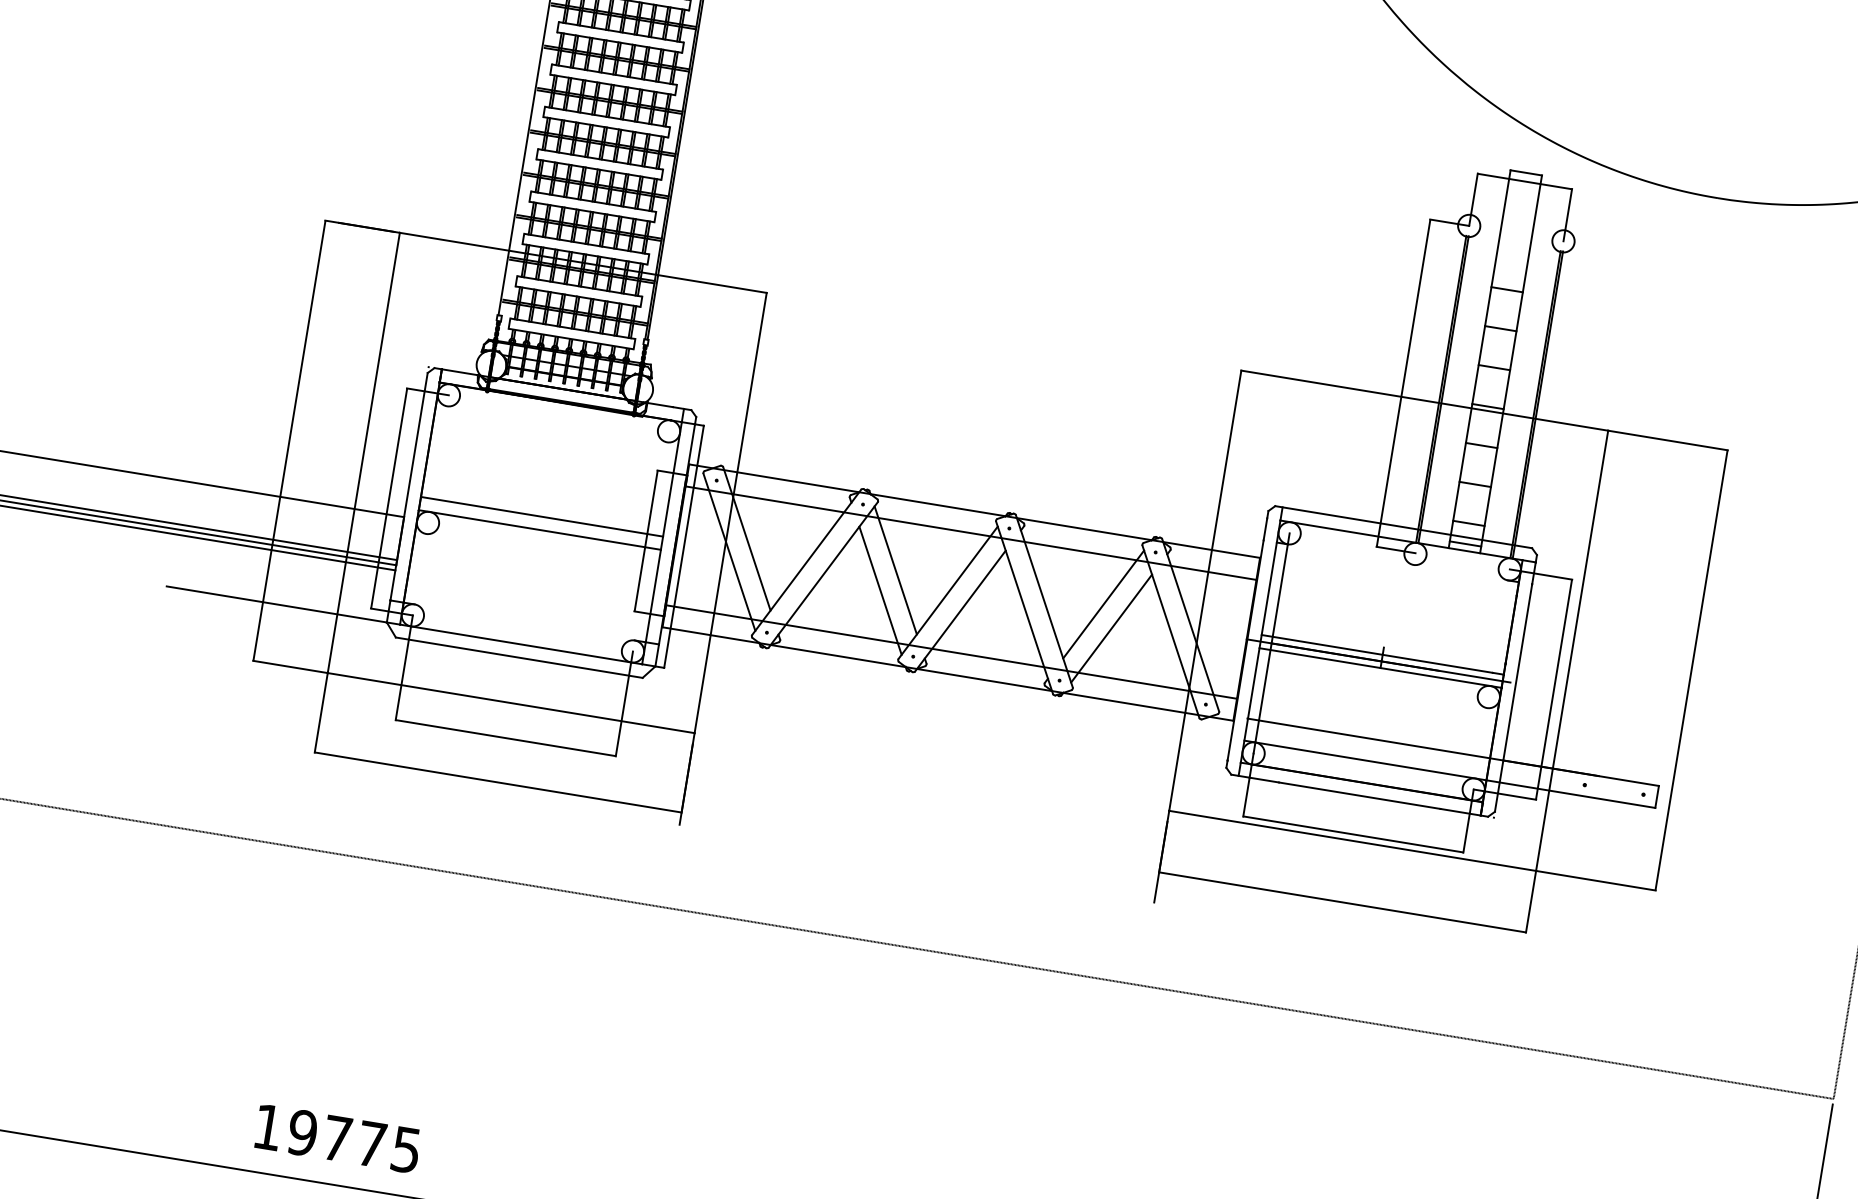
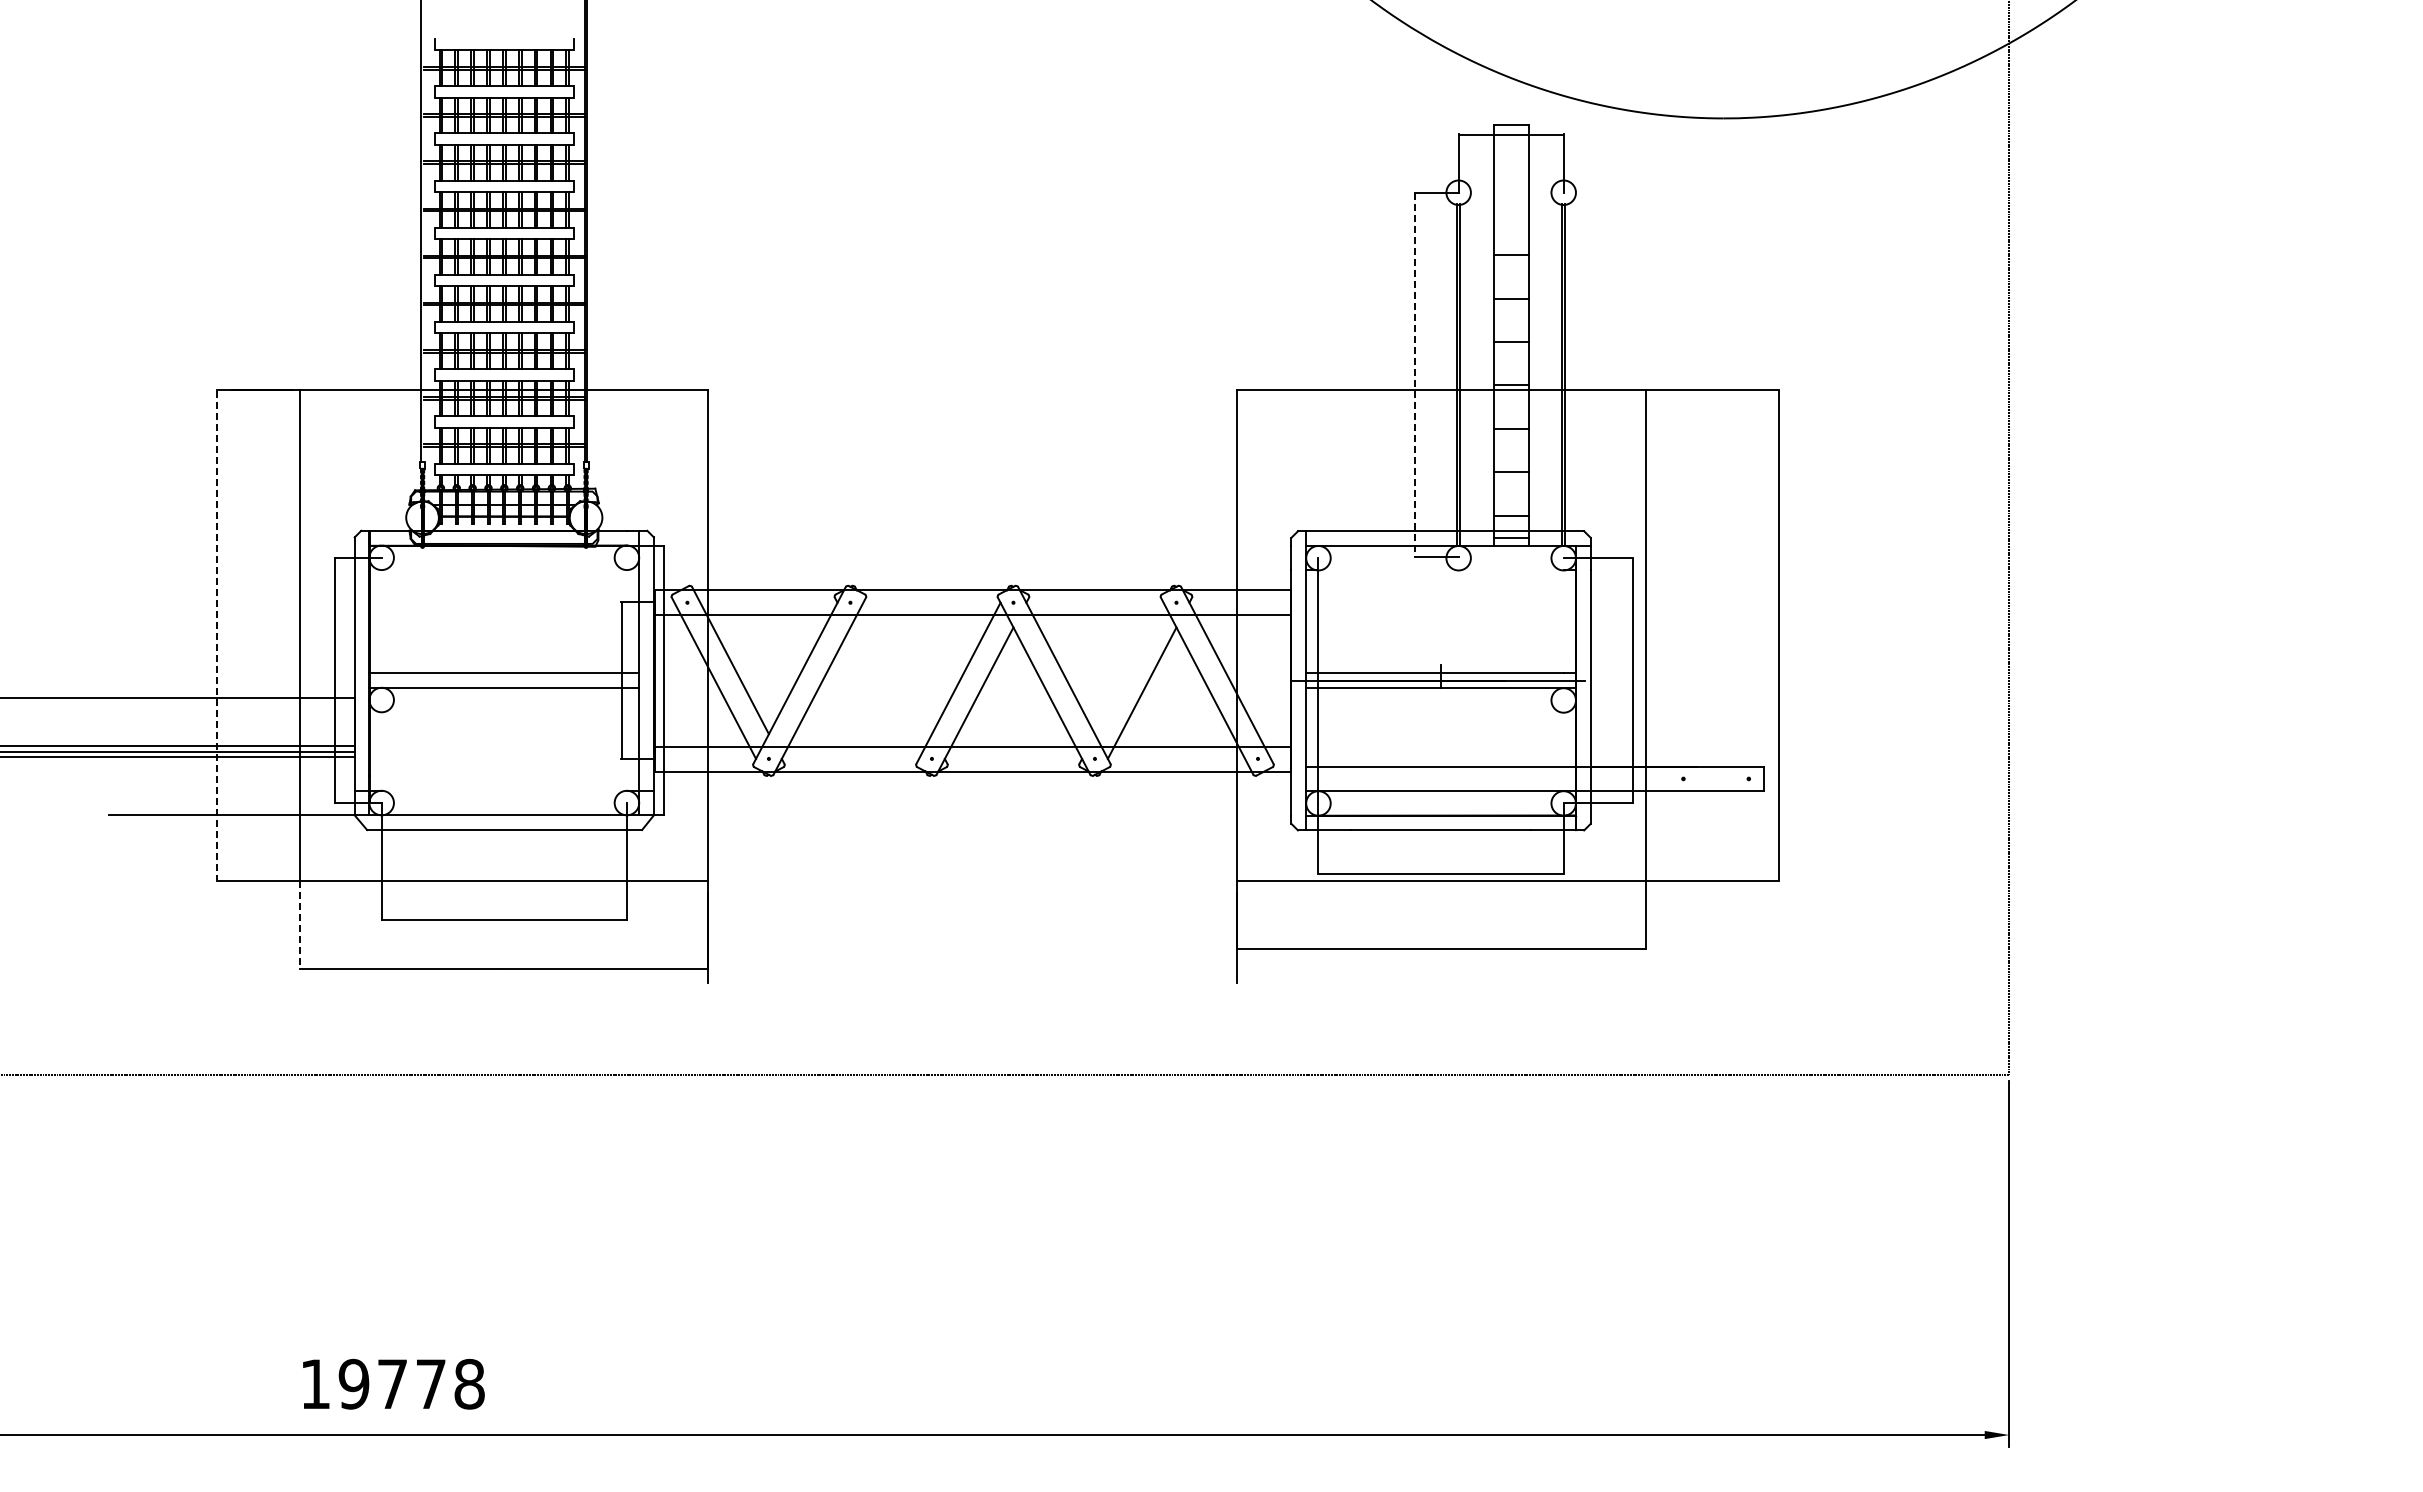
line: (1403, 383) -> (1415, 375), solid -> dashed
line: (289, 440) -> (216, 635), solid -> dashed
line: (895, 570) -> (897, 668), removed
line: (880, 590) -> (884, 692), removed
line: (1102, 604) -> (1128, 668), removed
line: (321, 713) -> (299, 925), solid -> dashed
text: (406, 1149) -> (469, 1383), 19775 -> 19778

